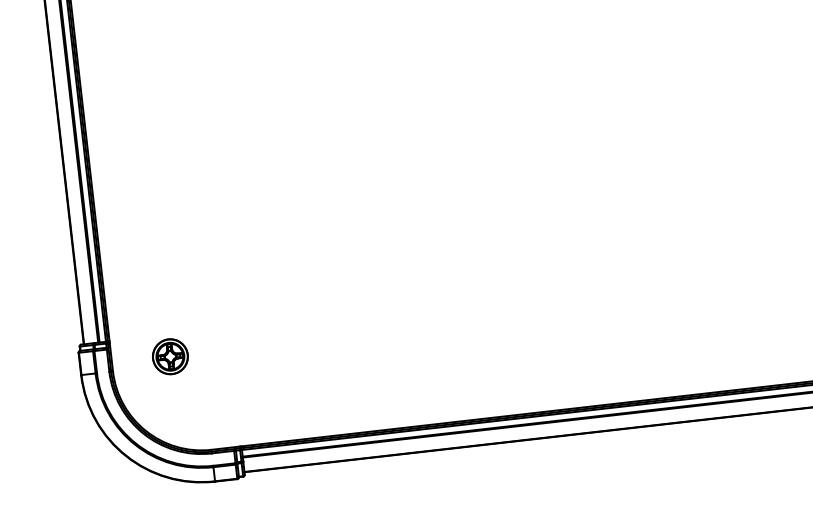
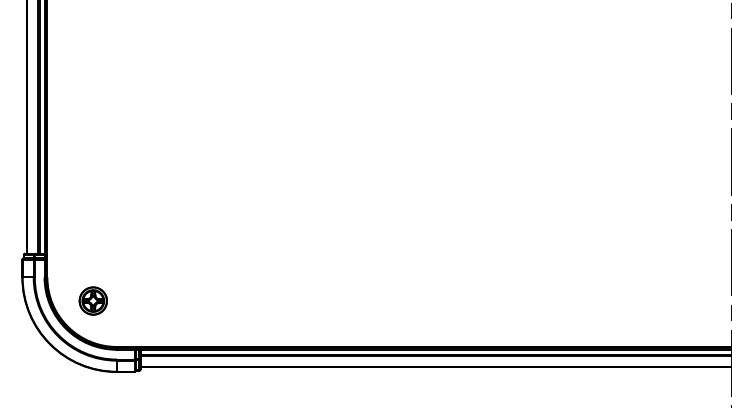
part: (169, 356) -> (92, 300), moved

